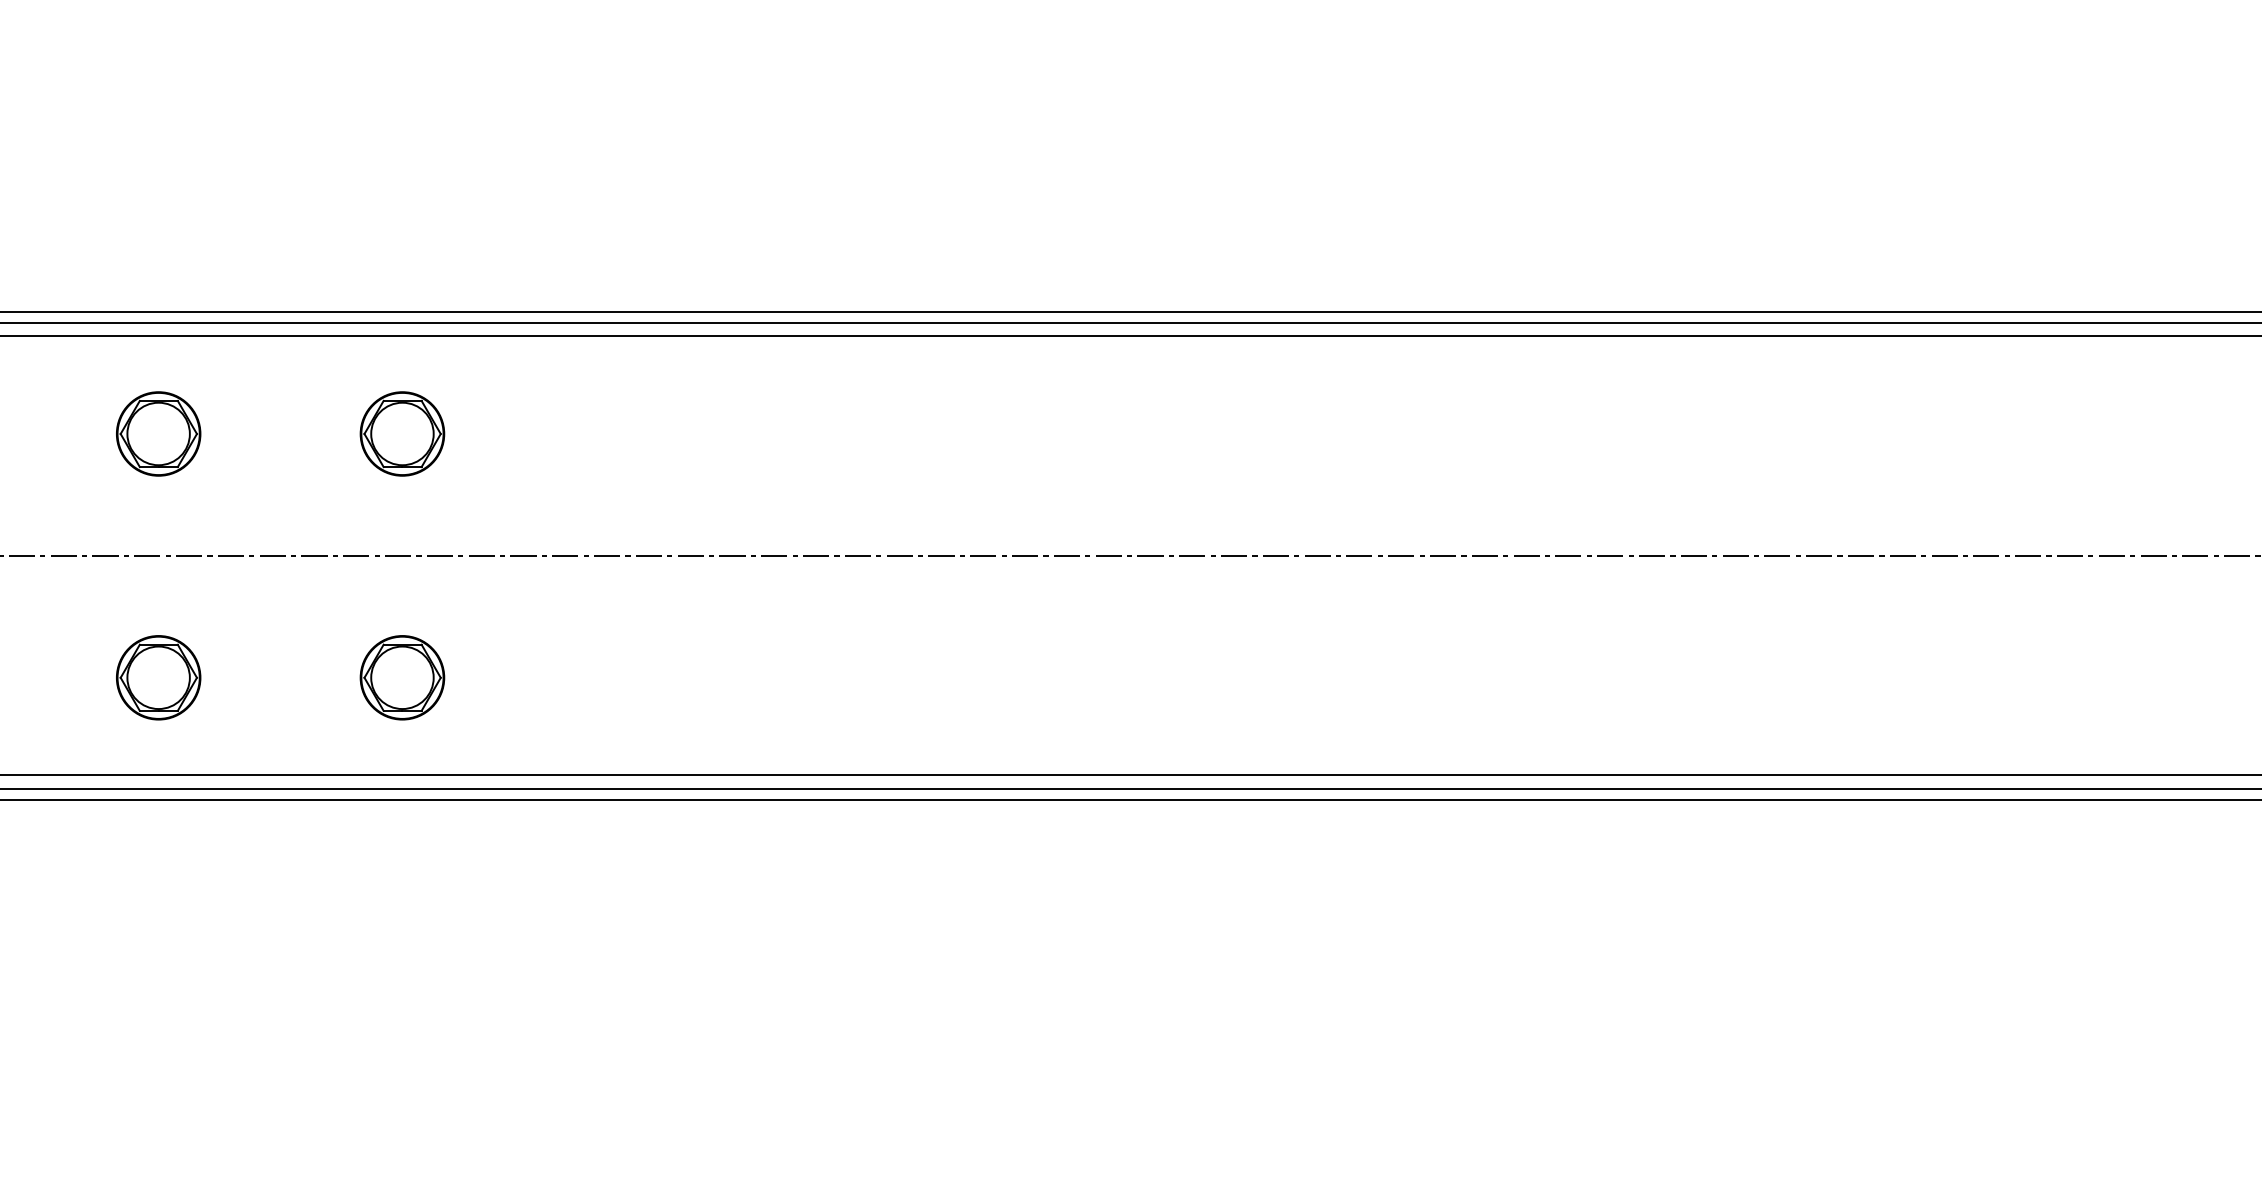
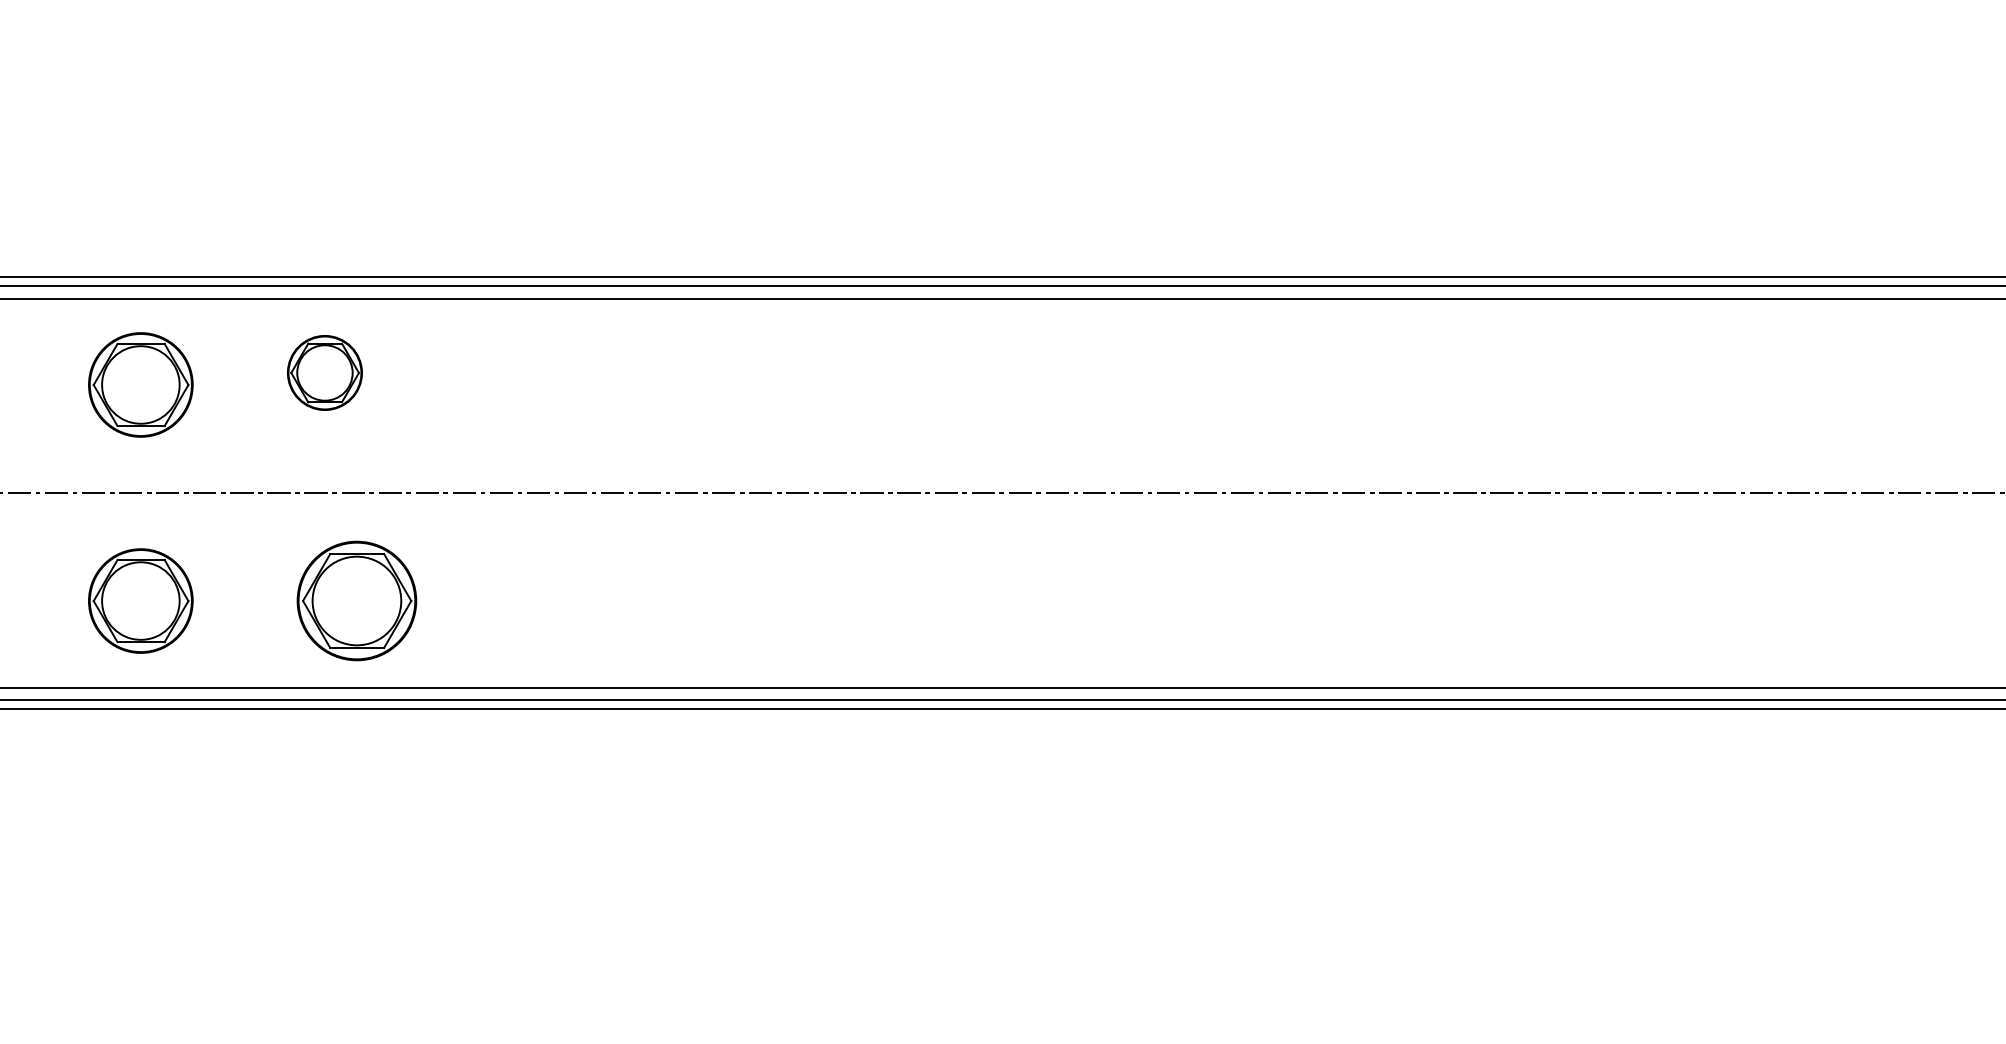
part: (158, 433) -> (140, 384), size x1.4
part: (401, 433) -> (324, 372), moved
part: (158, 678) -> (140, 601), size x1.4
part: (401, 678) -> (356, 601), size x1.6

